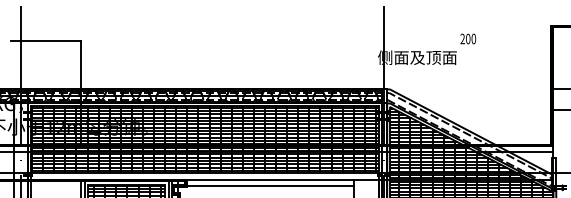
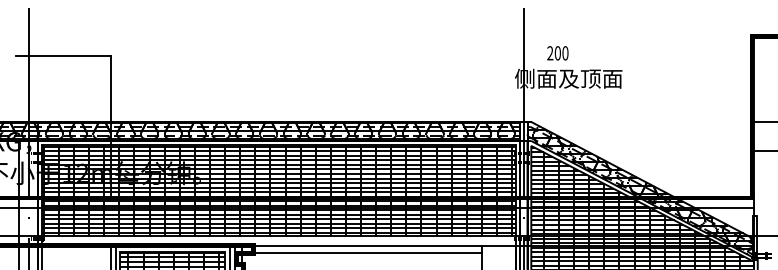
text: (467, 39) -> (557, 53), moved
hatch: (469, 138) -> (639, 188), added

